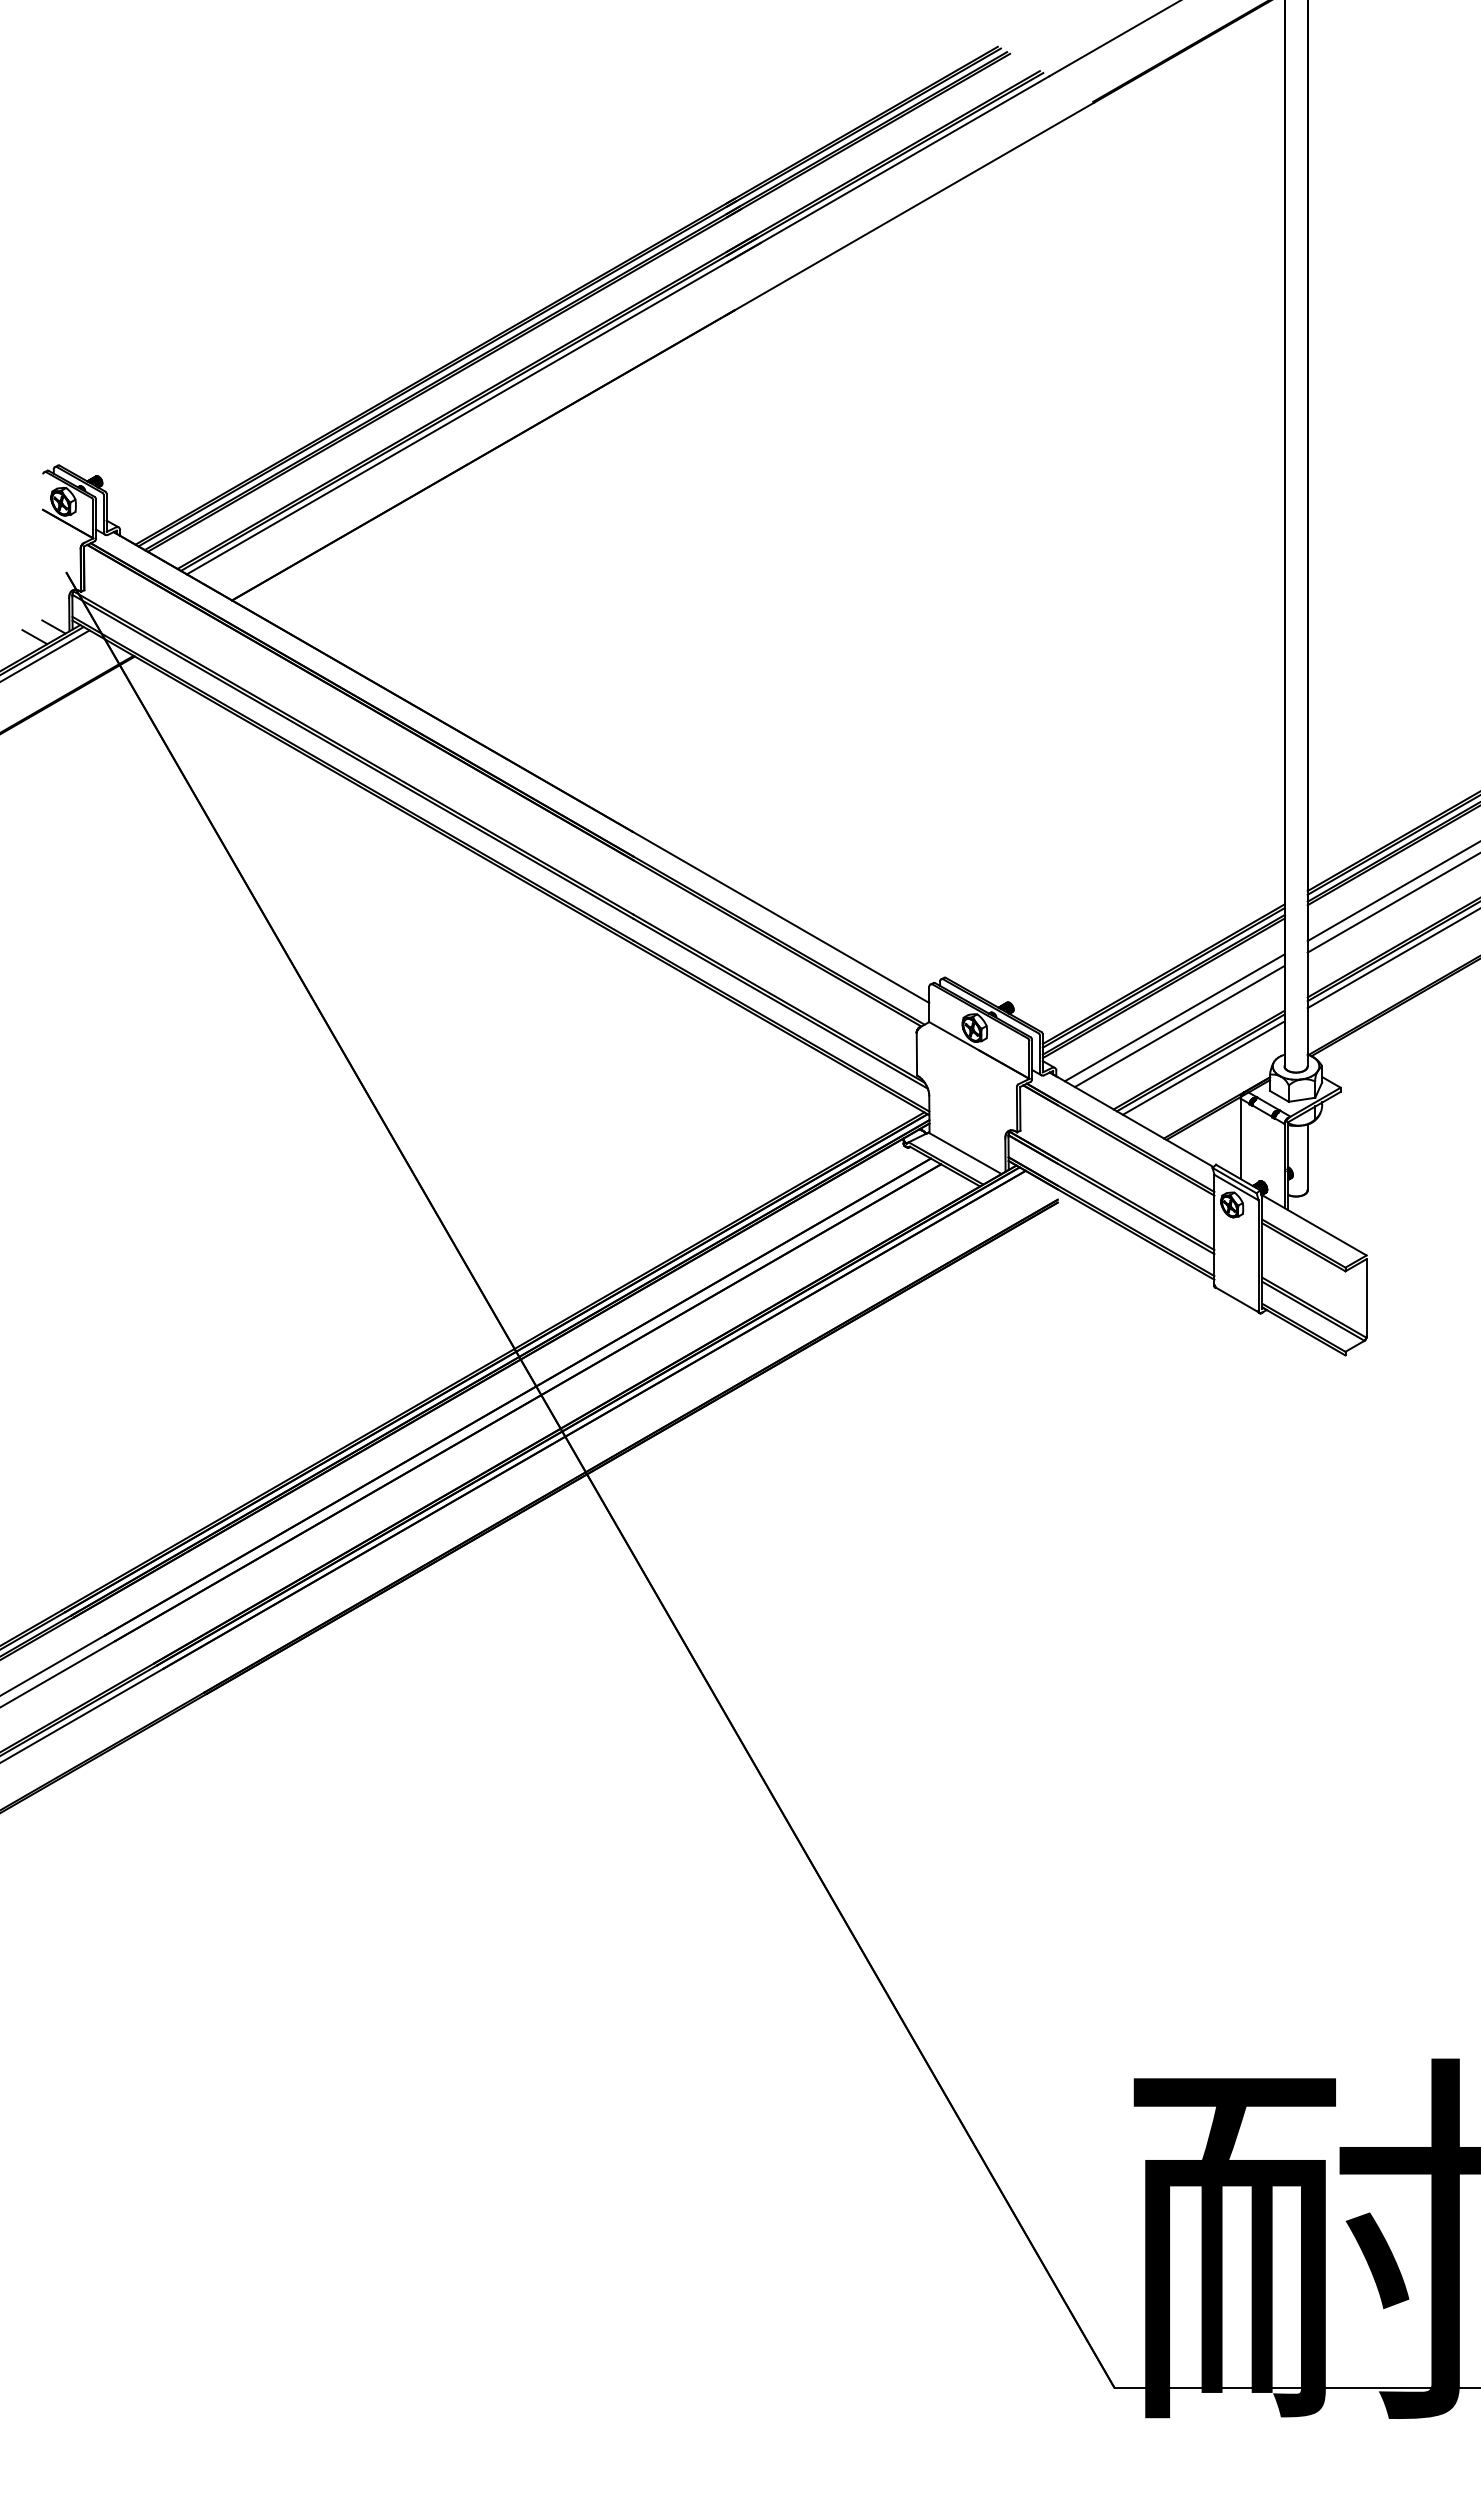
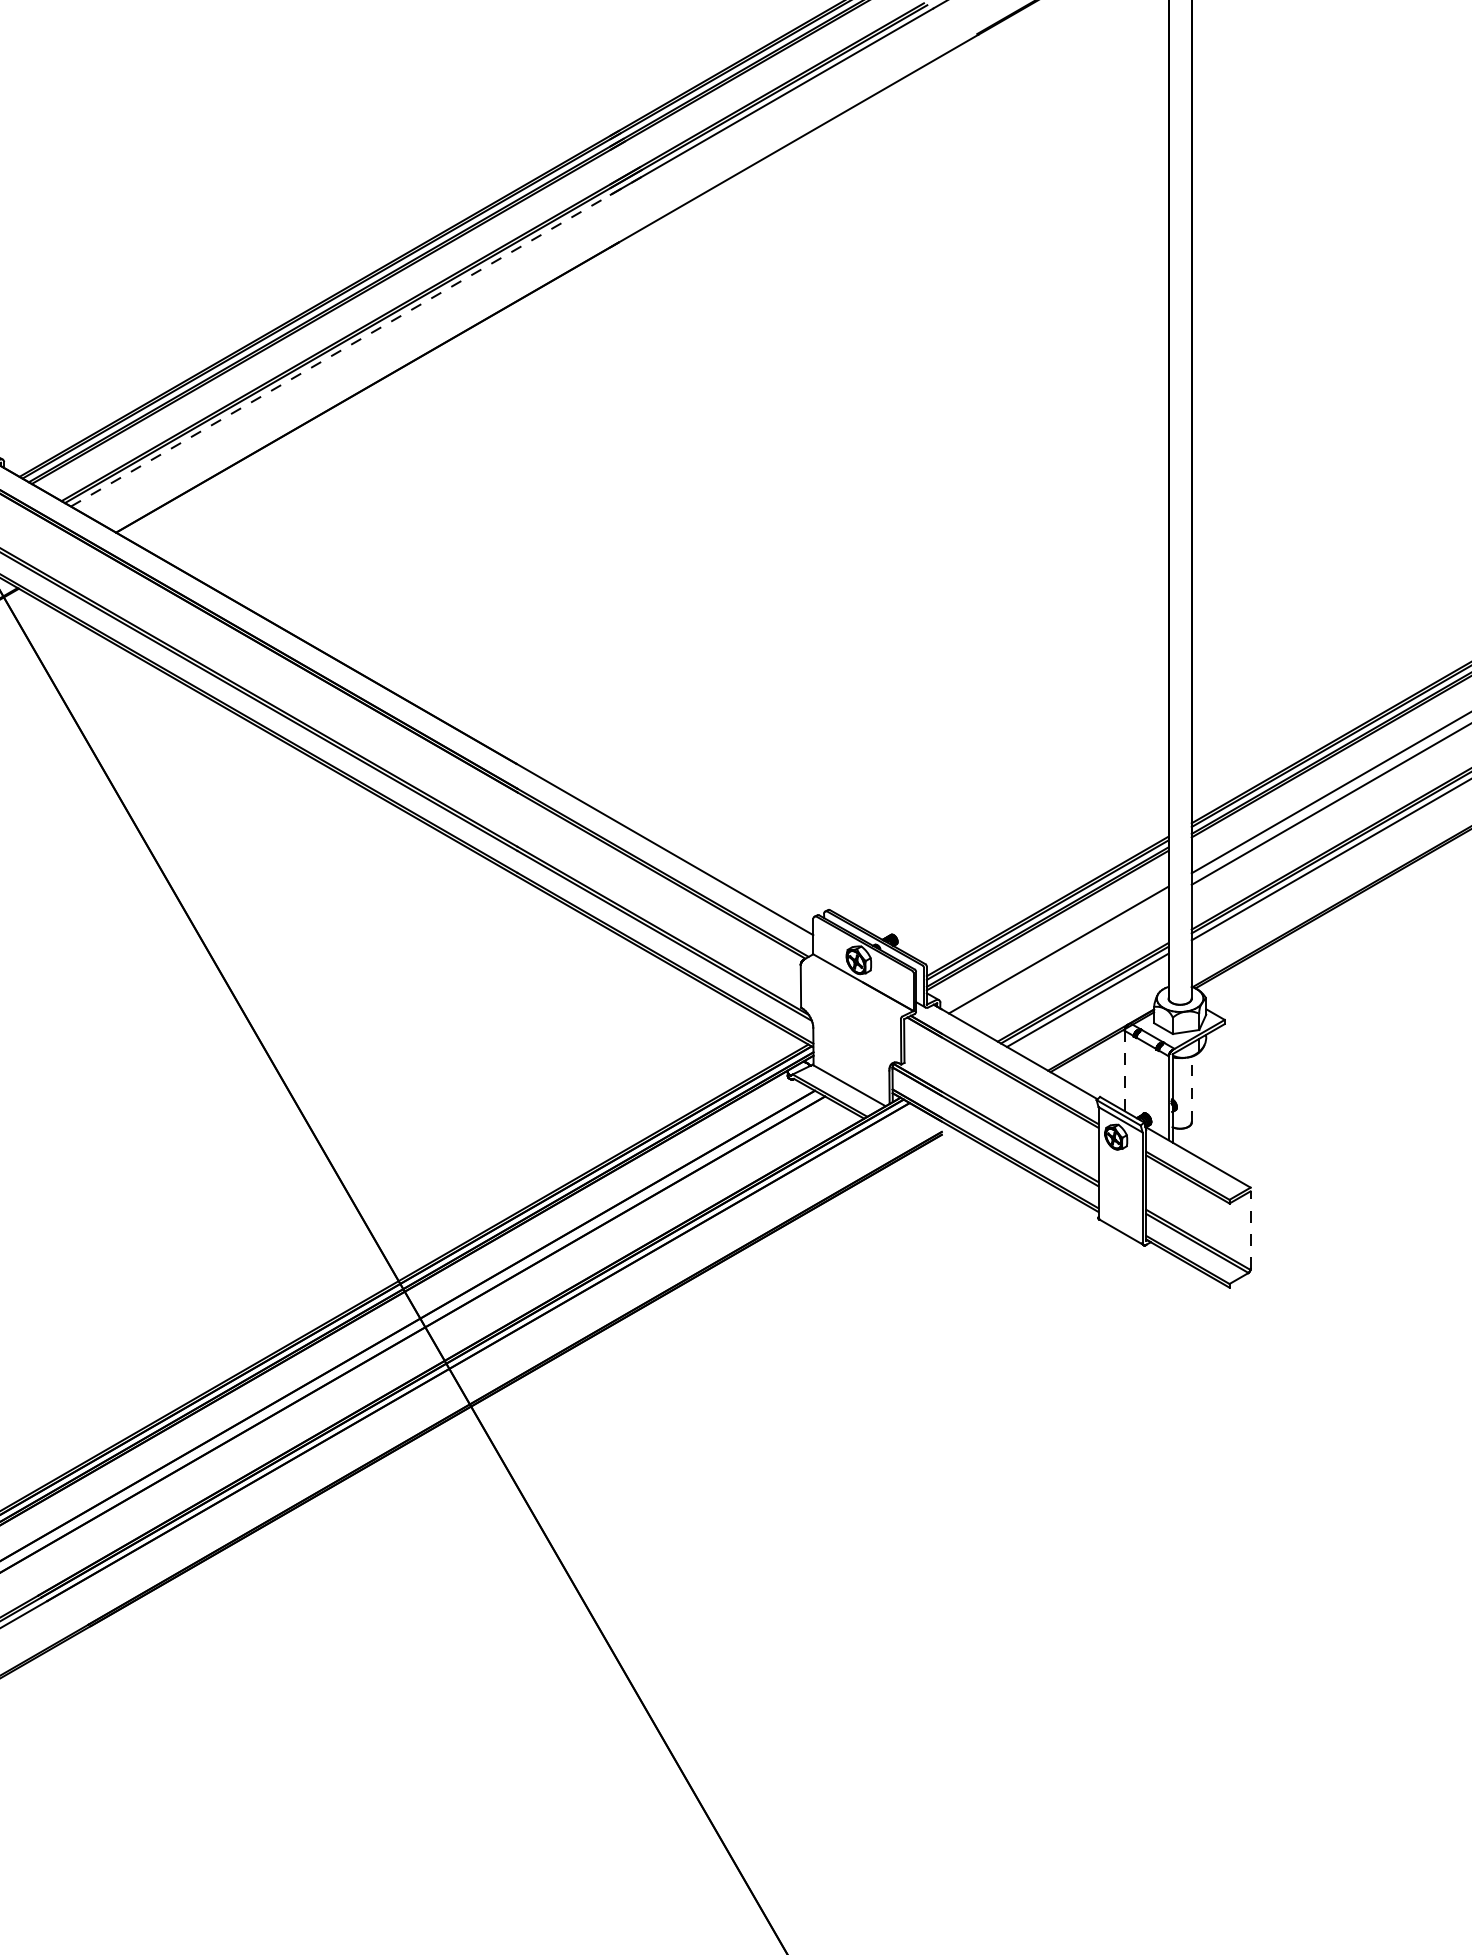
line: (474, 408) -> (358, 340), solid -> dashed
line: (1179, 1026) -> (1063, 958), removed
line: (1240, 1138) -> (1124, 1070), solid -> dashed
line: (1307, 1157) -> (1191, 1089), solid -> dashed
line: (1366, 1297) -> (1250, 1229), solid -> dashed

